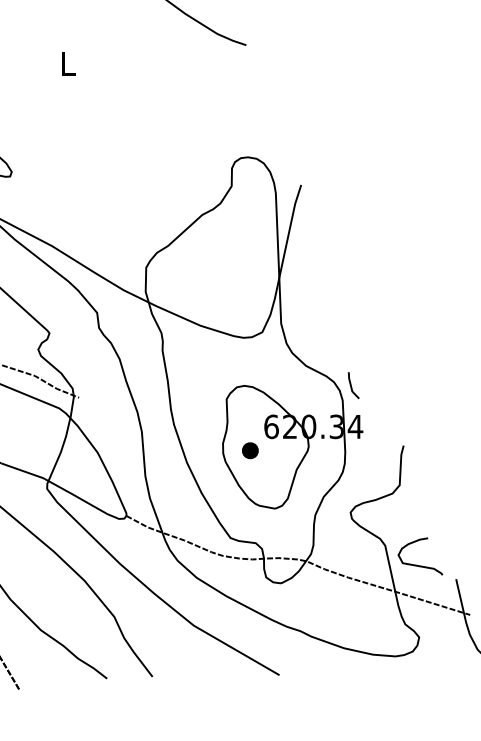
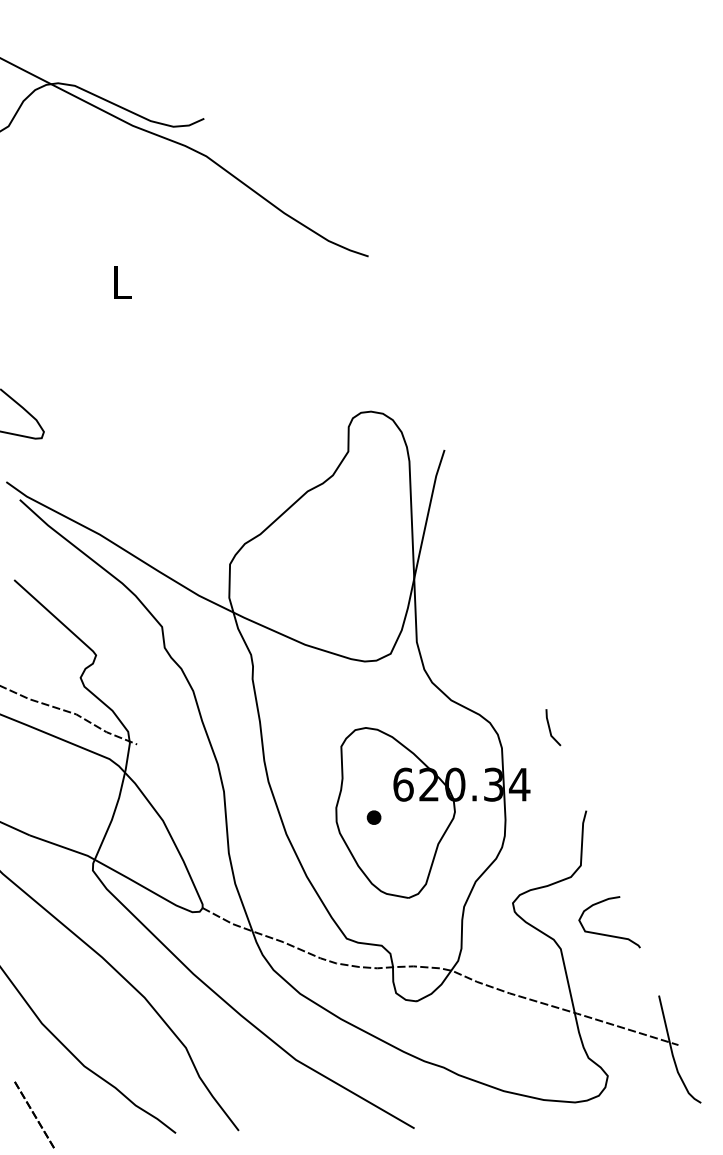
line: (351, 385) -> (550, 727), moved
part: (249, 450) -> (373, 817), size x0.62
curve: (420, 565) -> (609, 934), moved

